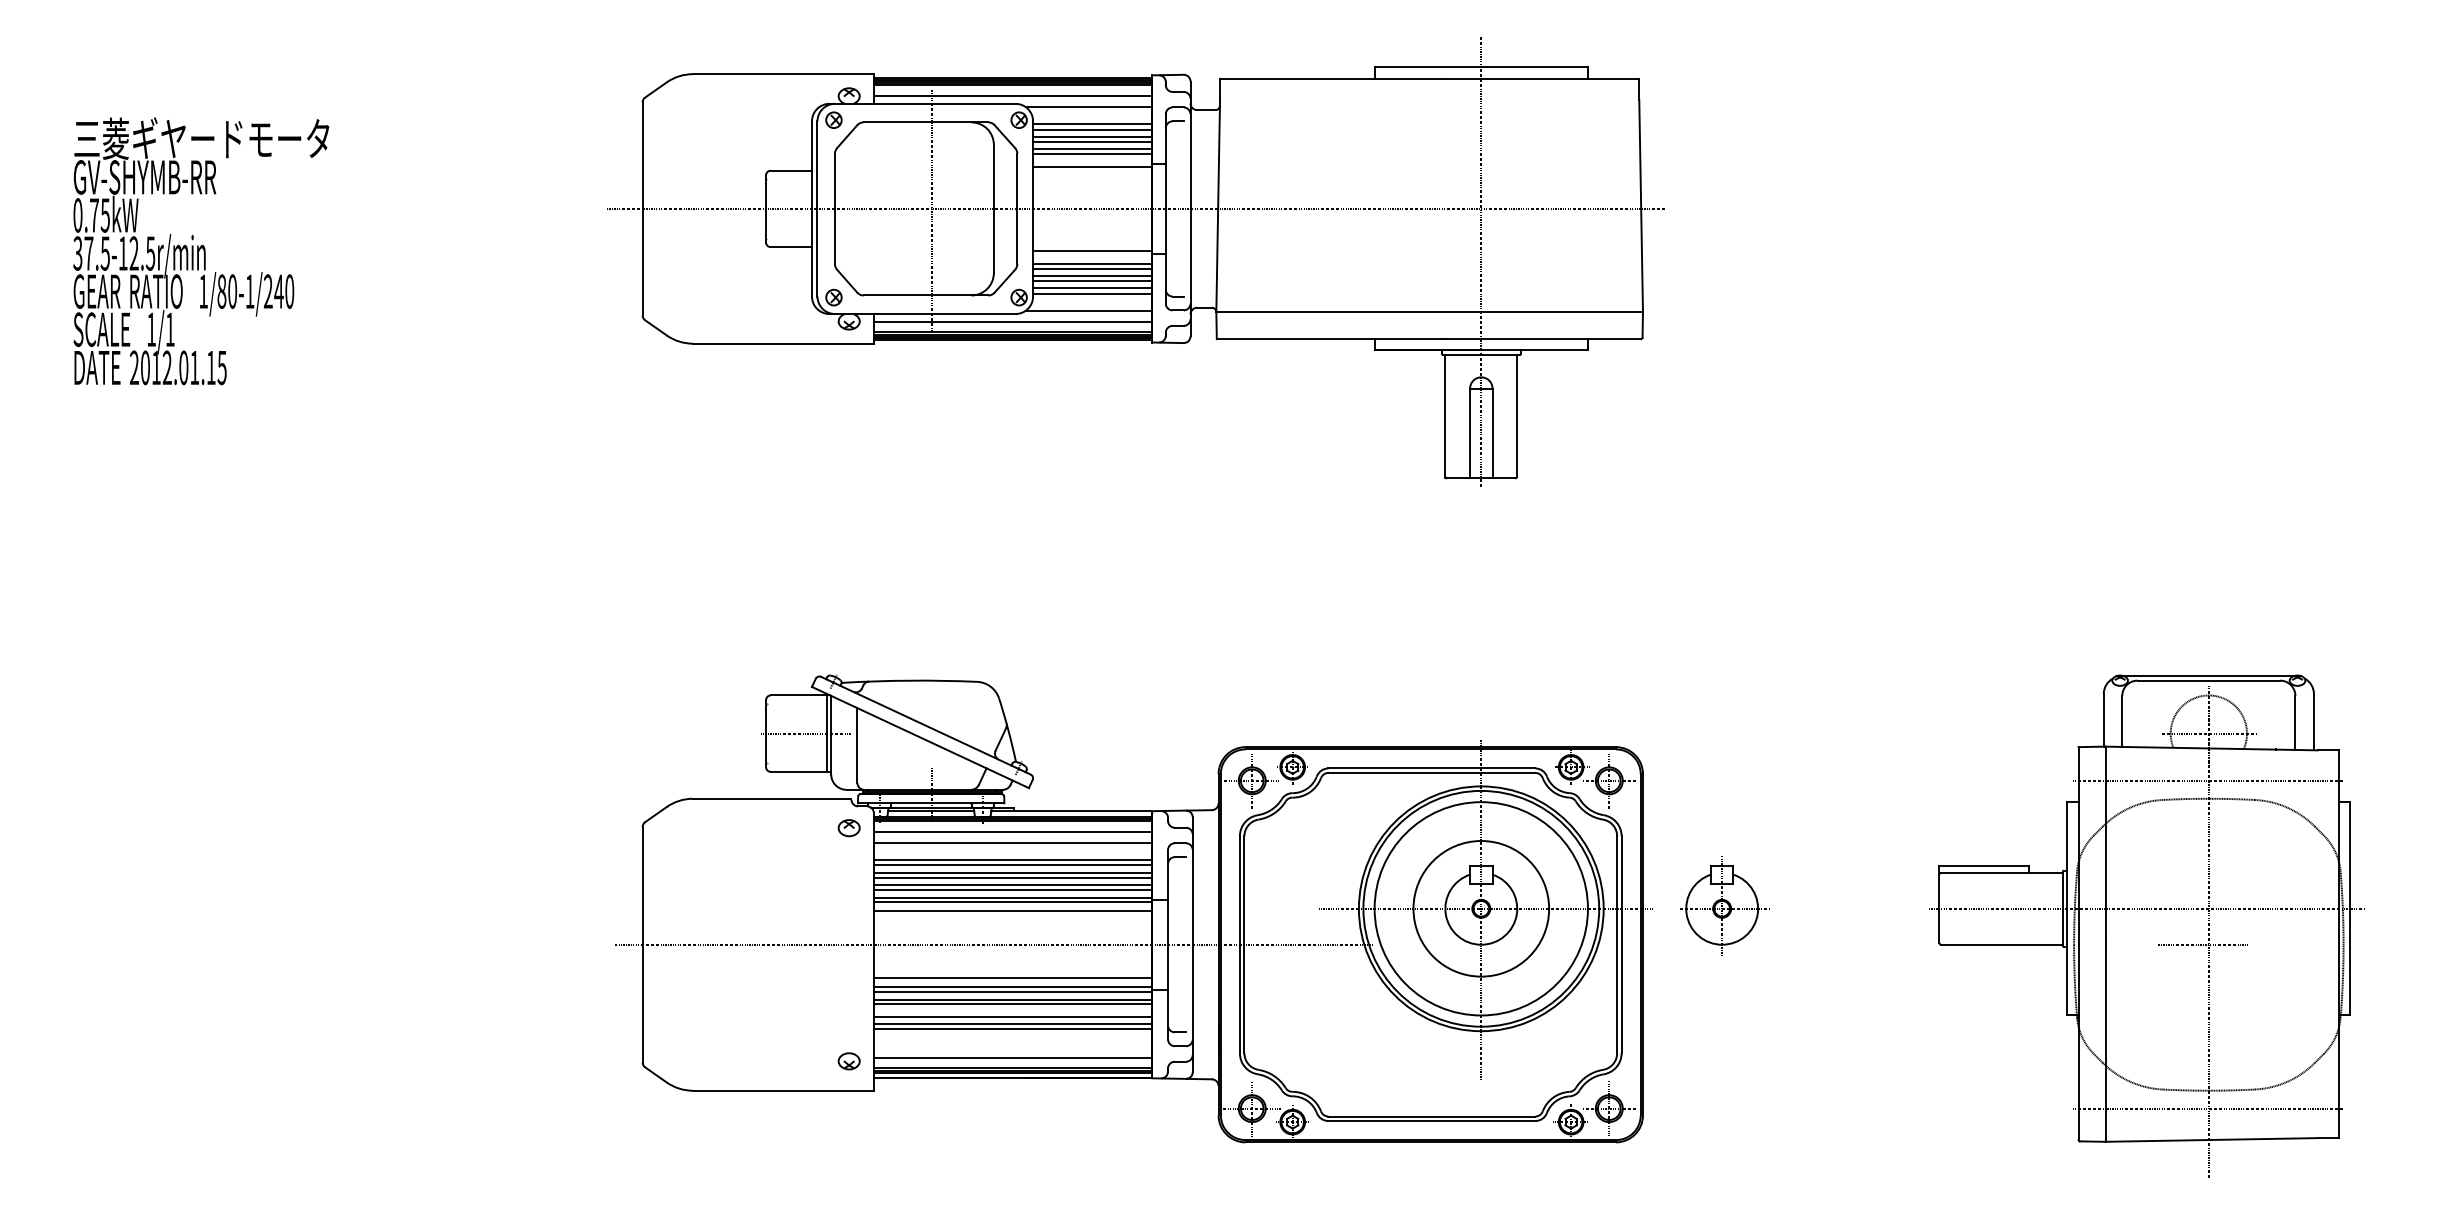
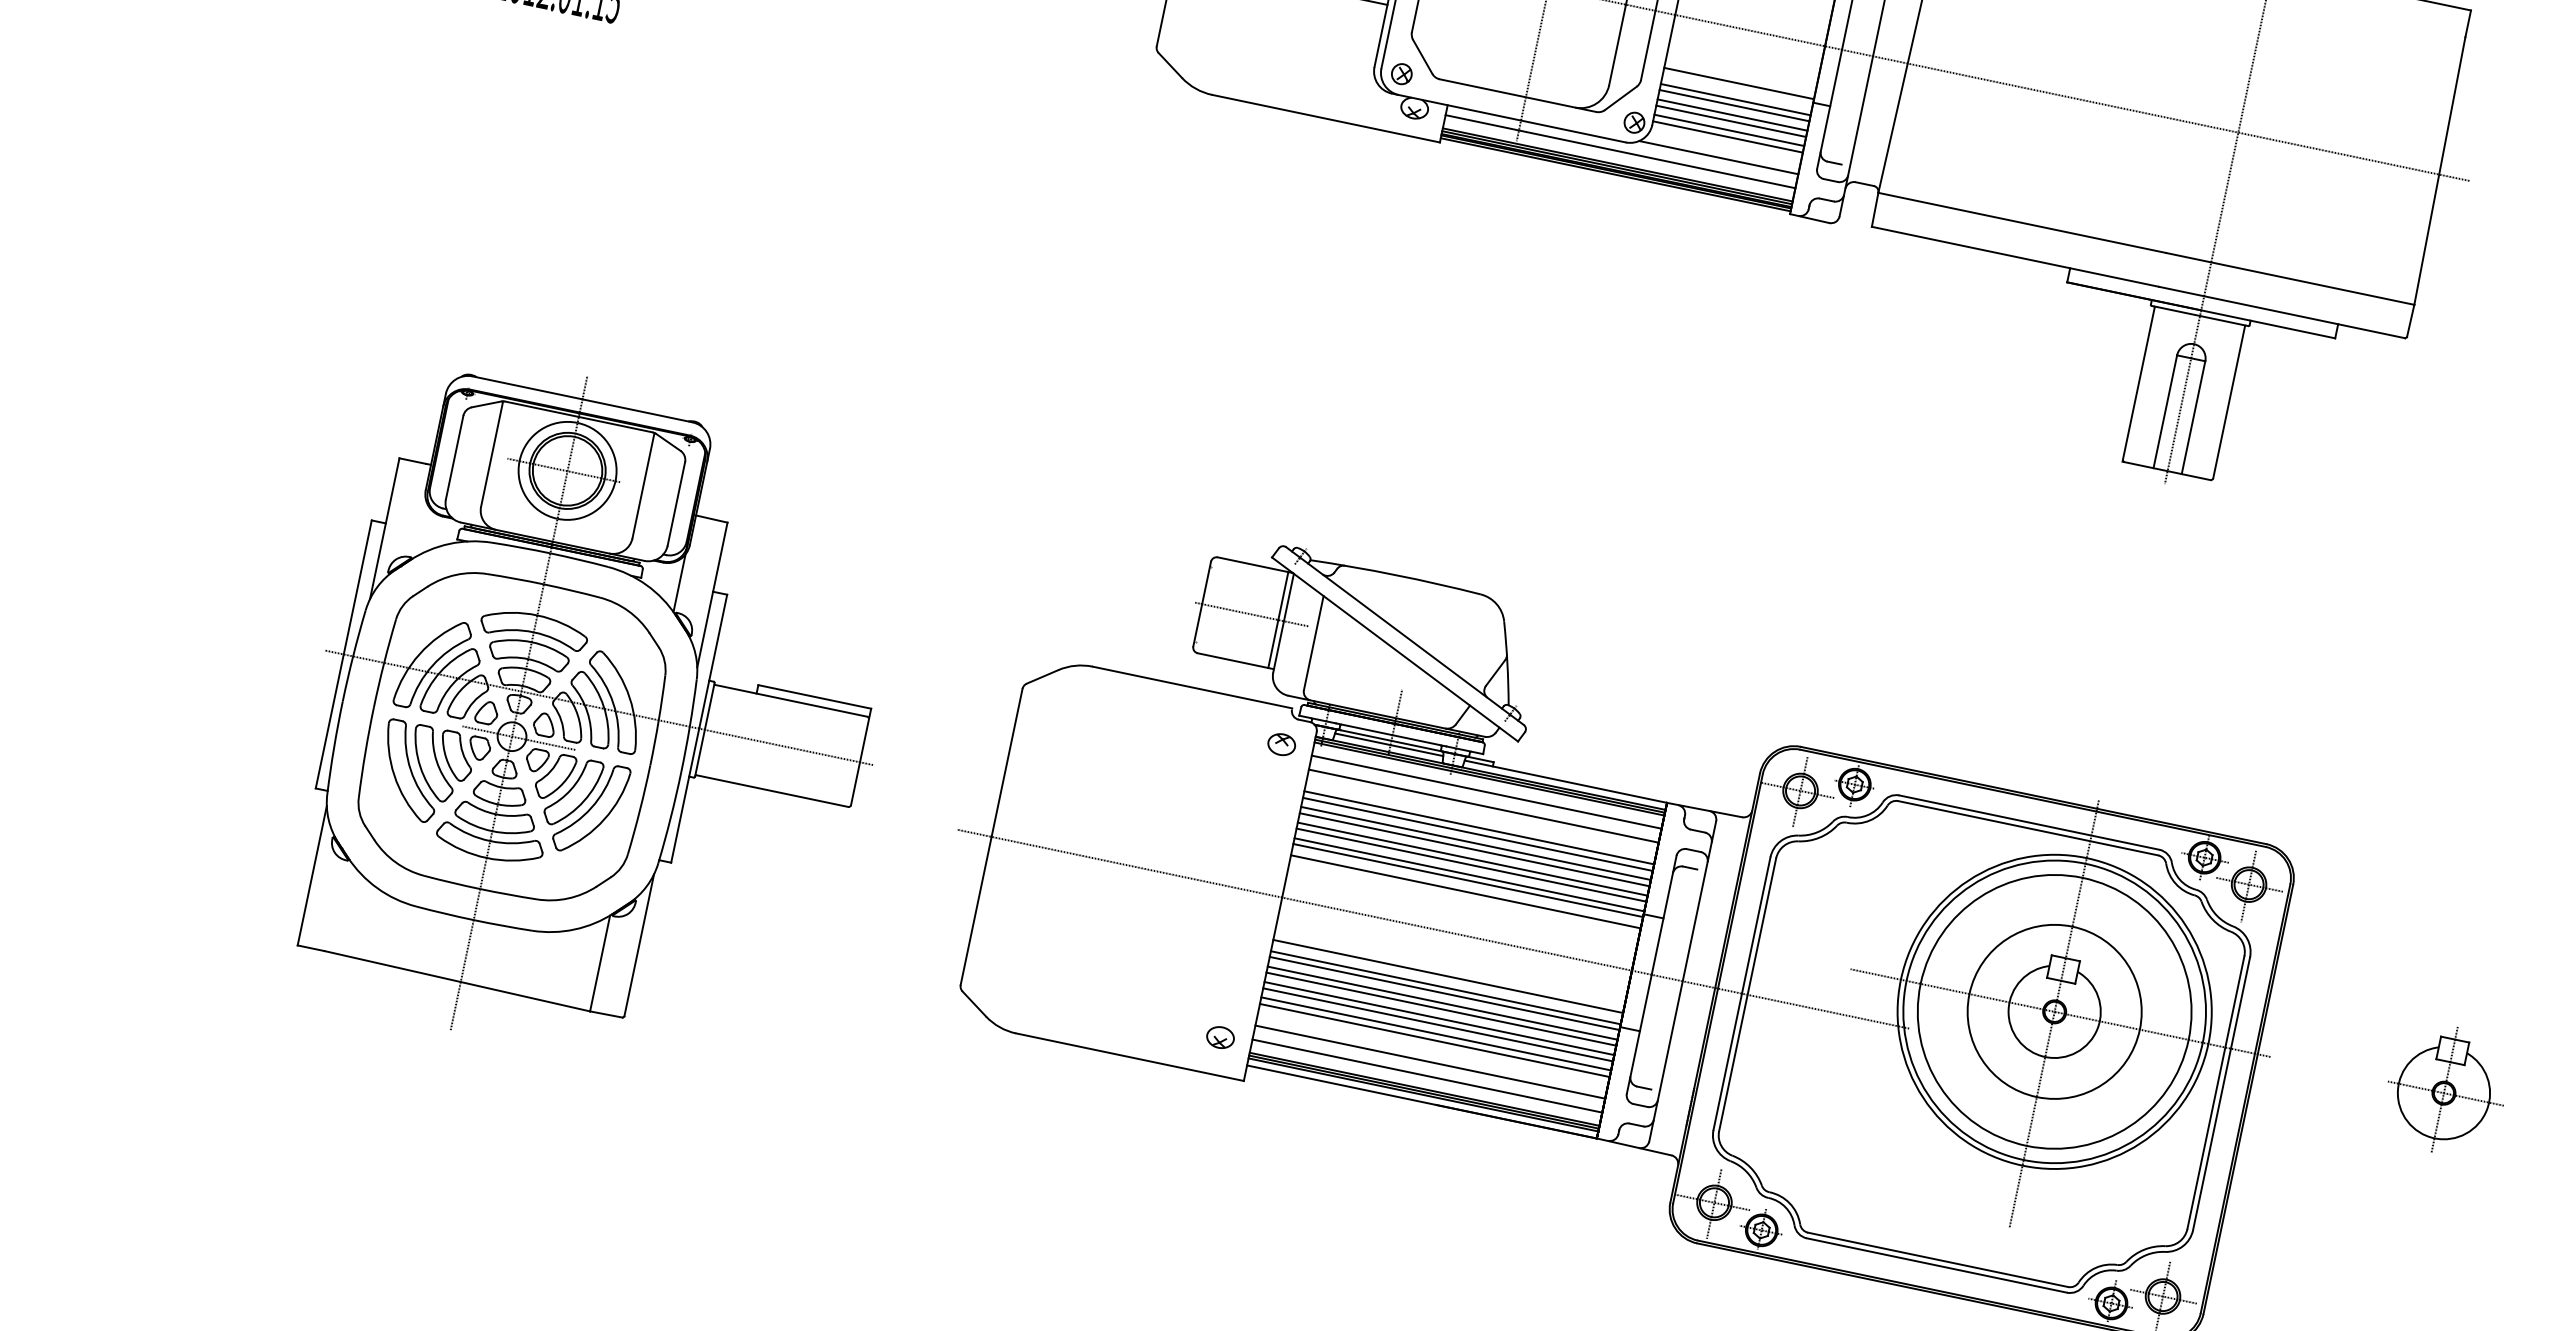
part: (1724, 905) -> (2447, 1089), moved
part: (322, 917) -> (596, 718), added
line: (1012, 1011) -> (1438, 1017), added
line: (1012, 1046) -> (1429, 1061), added

